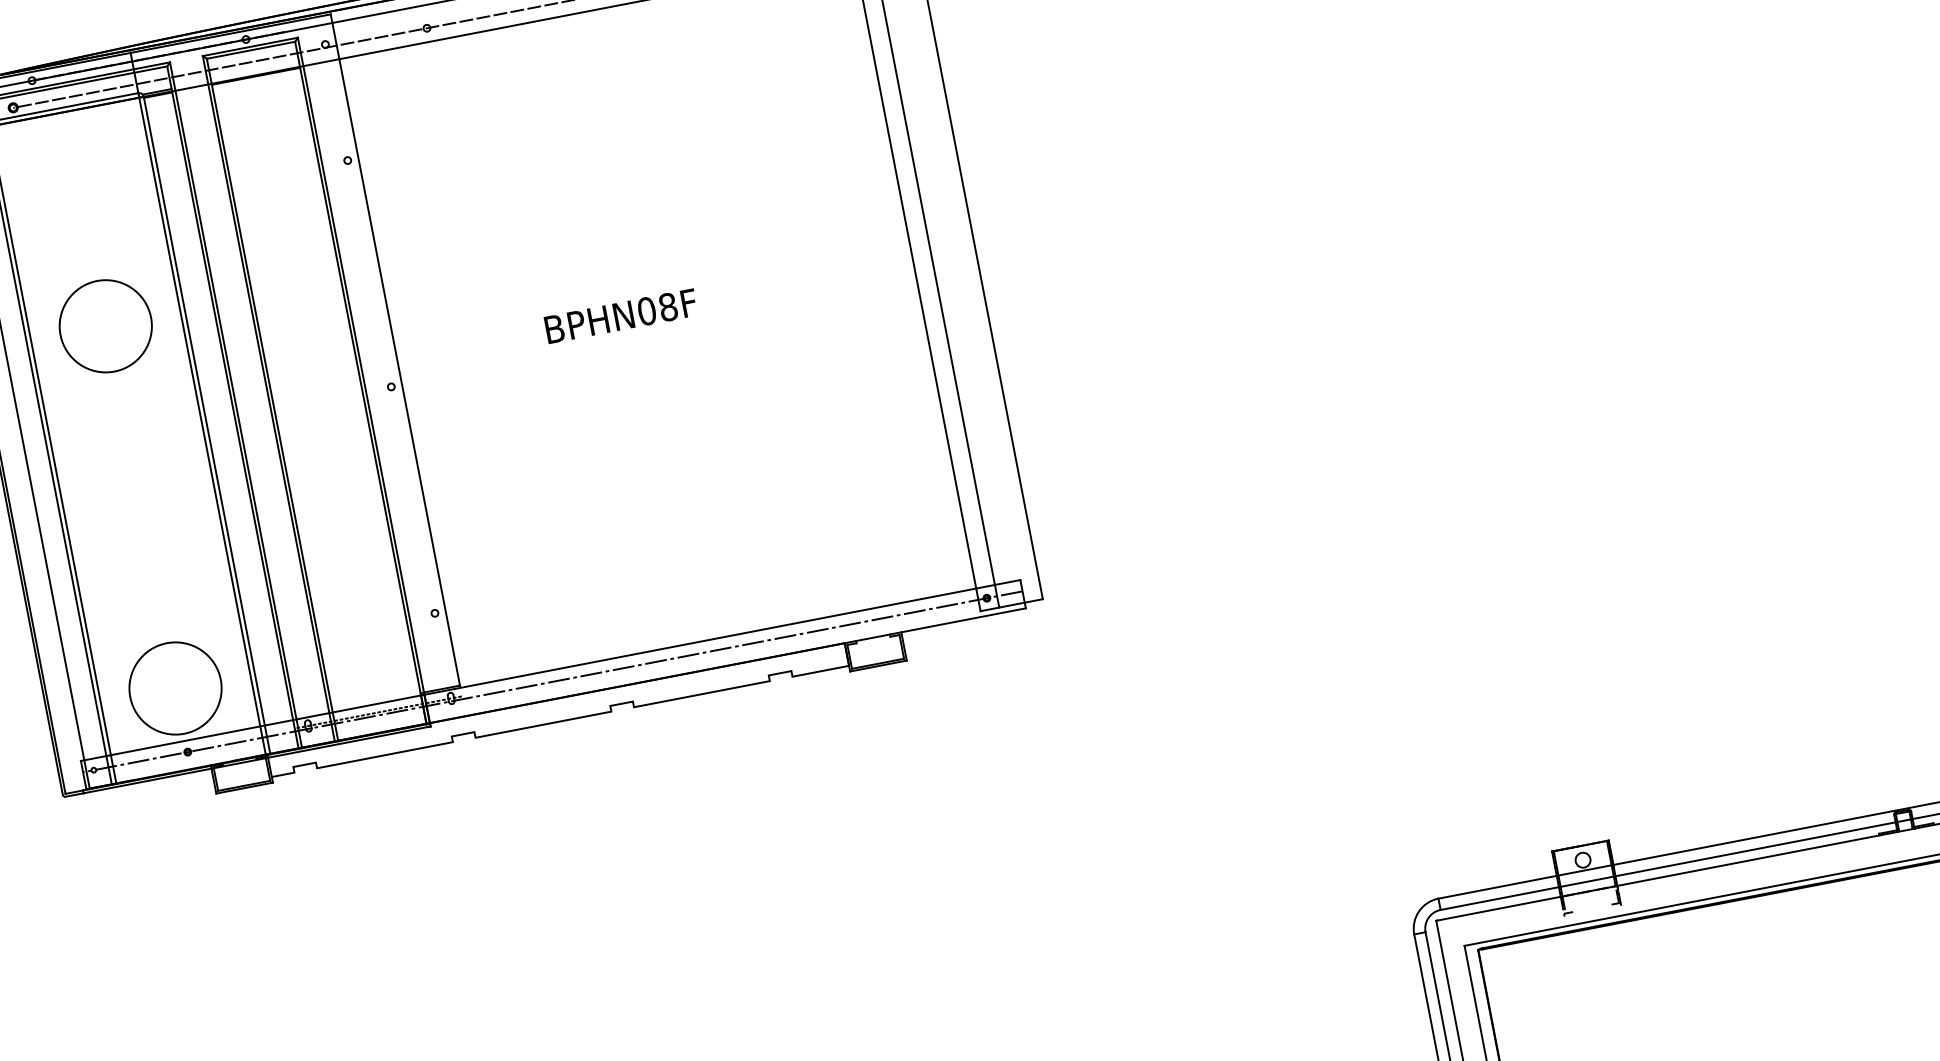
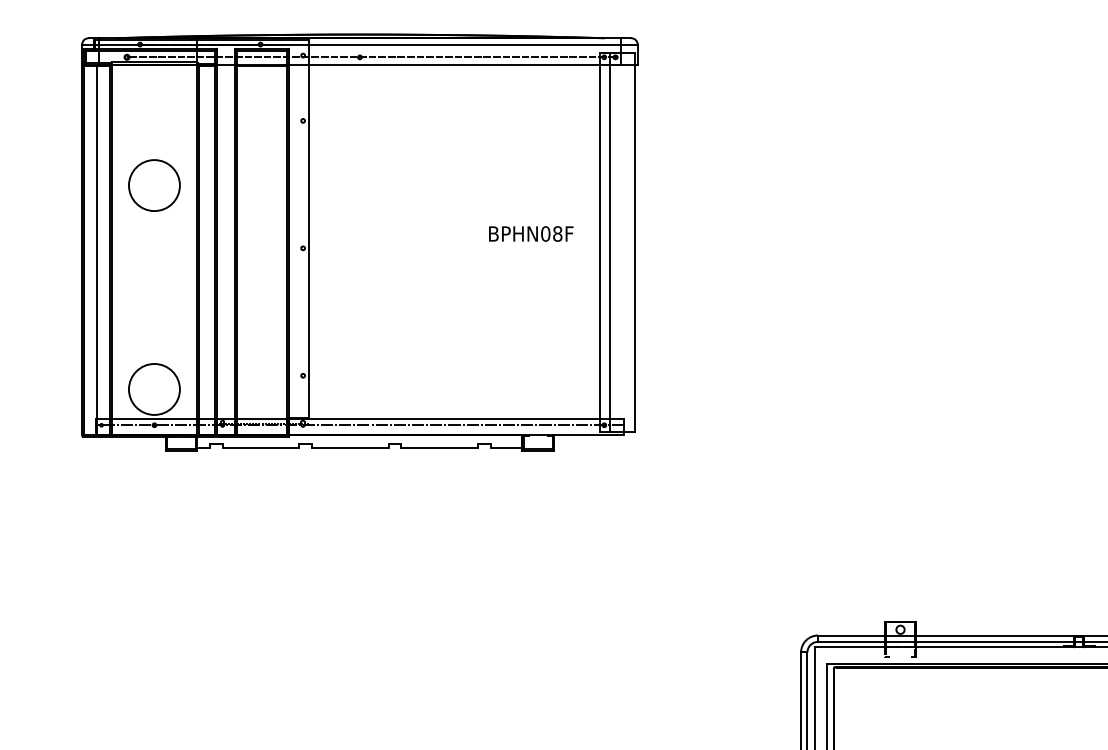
text: (621, 315) -> (531, 233), moved

